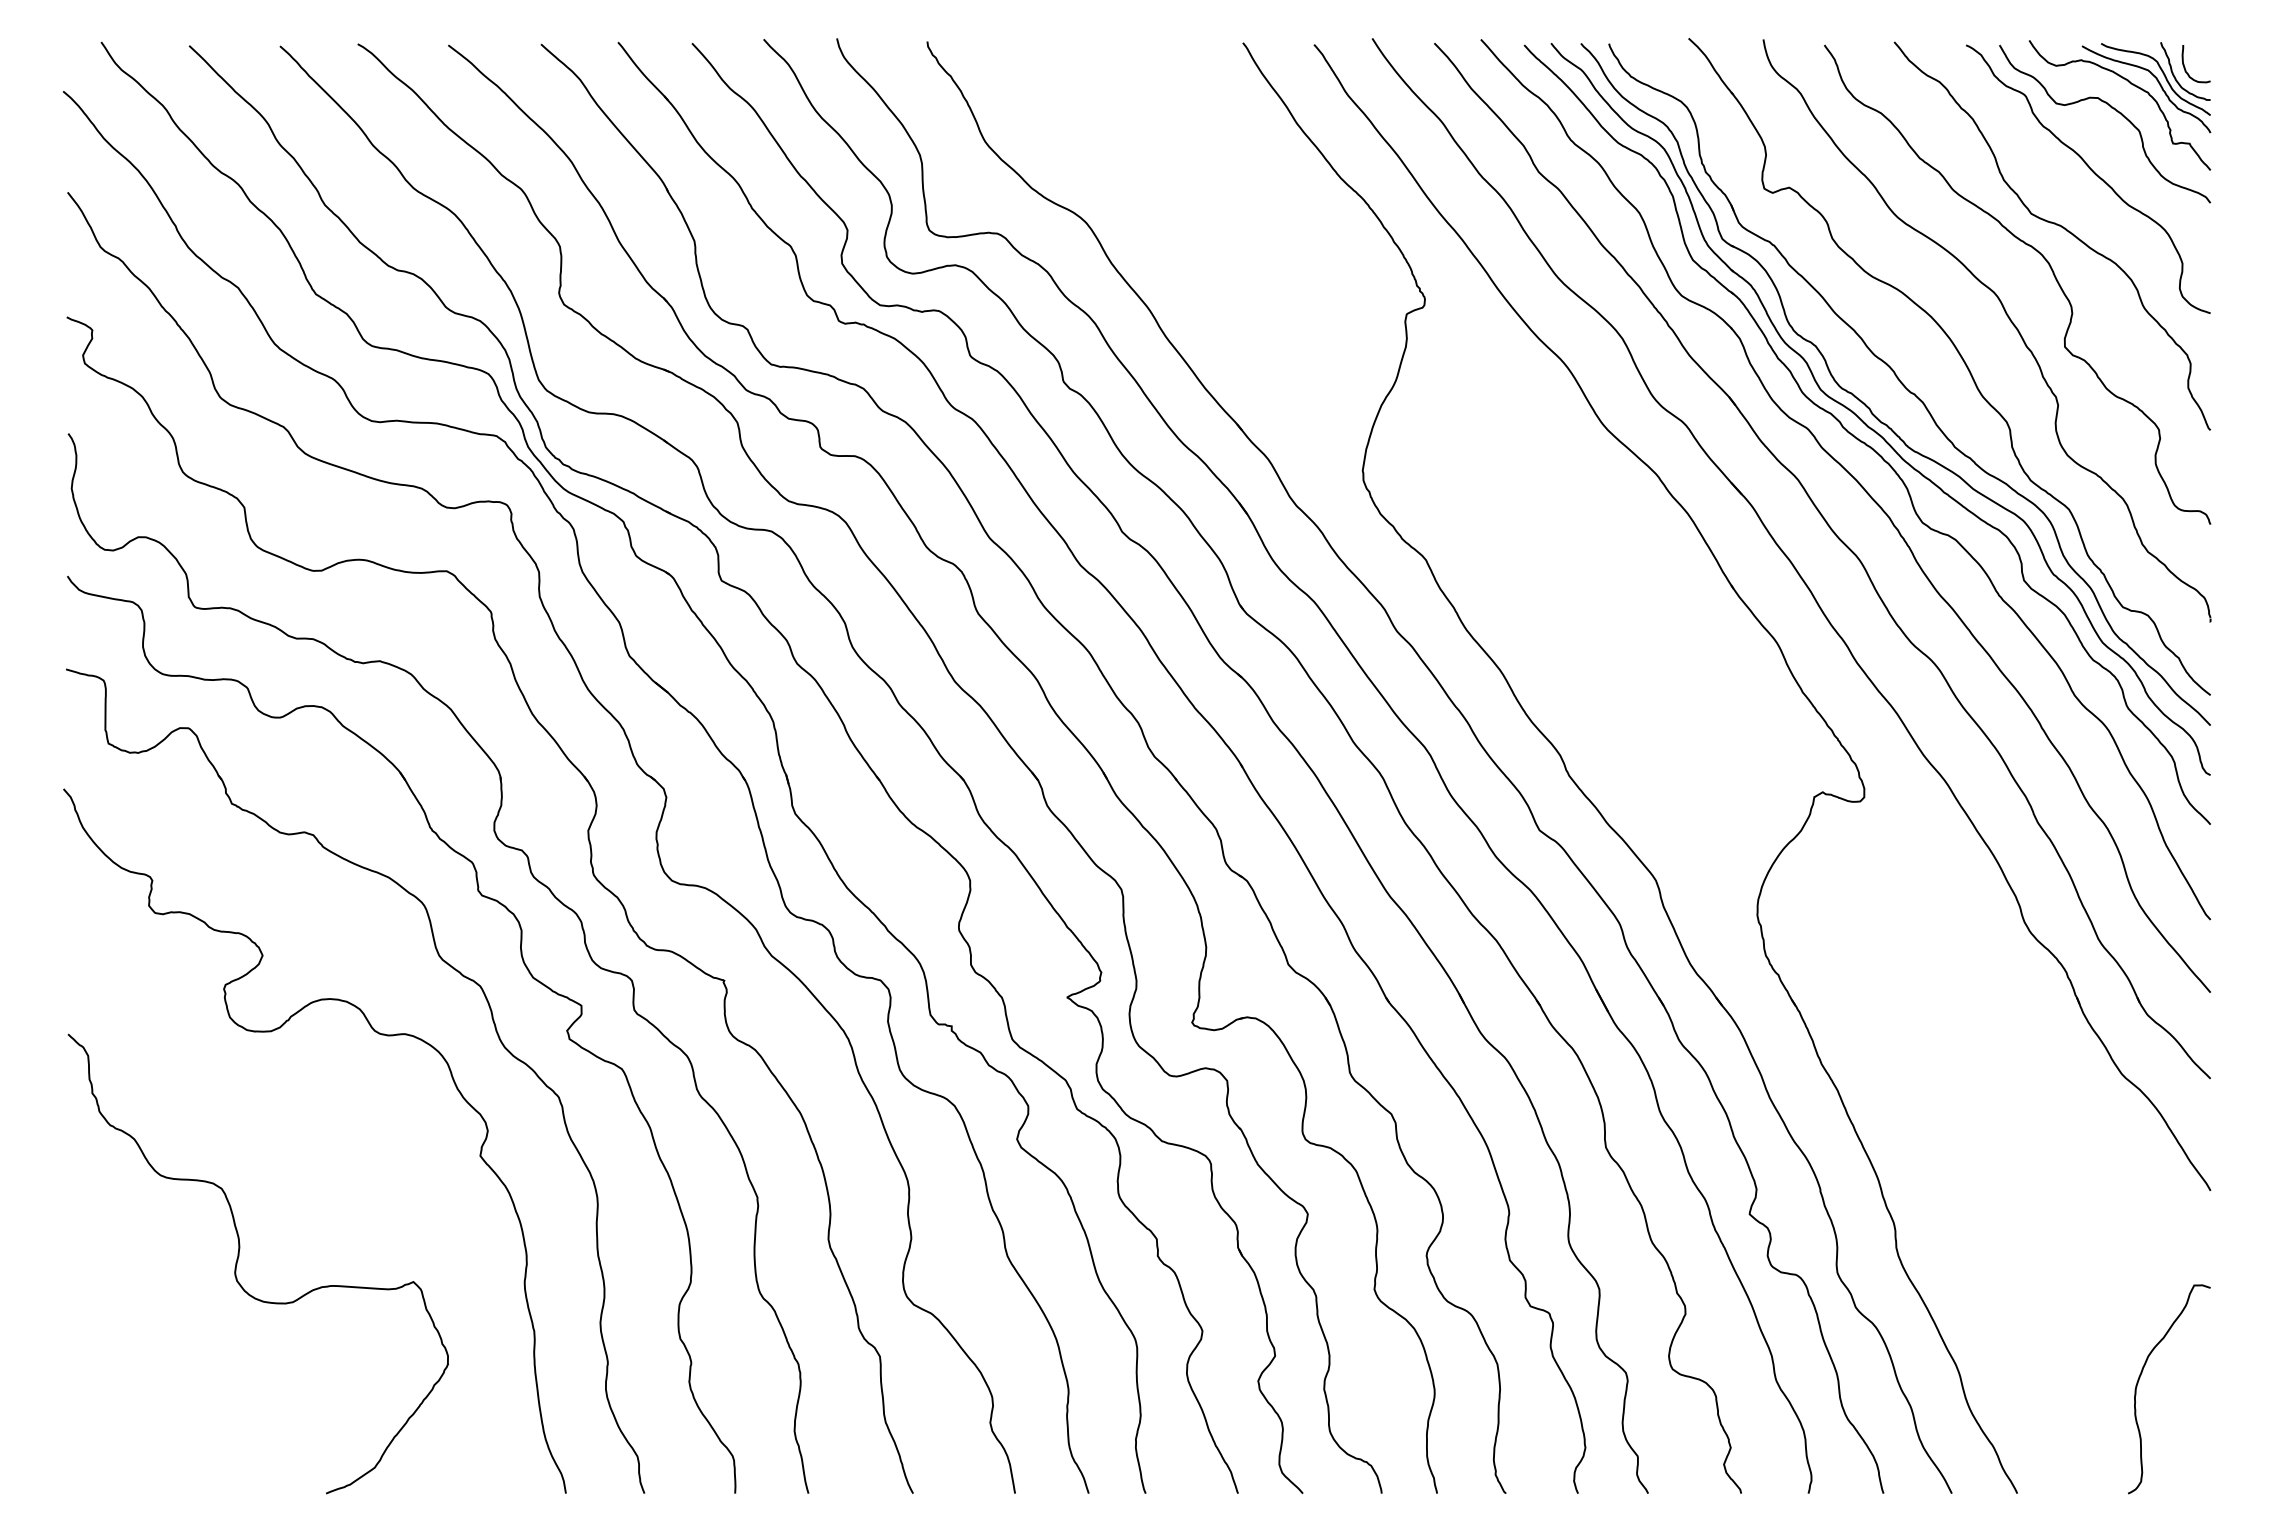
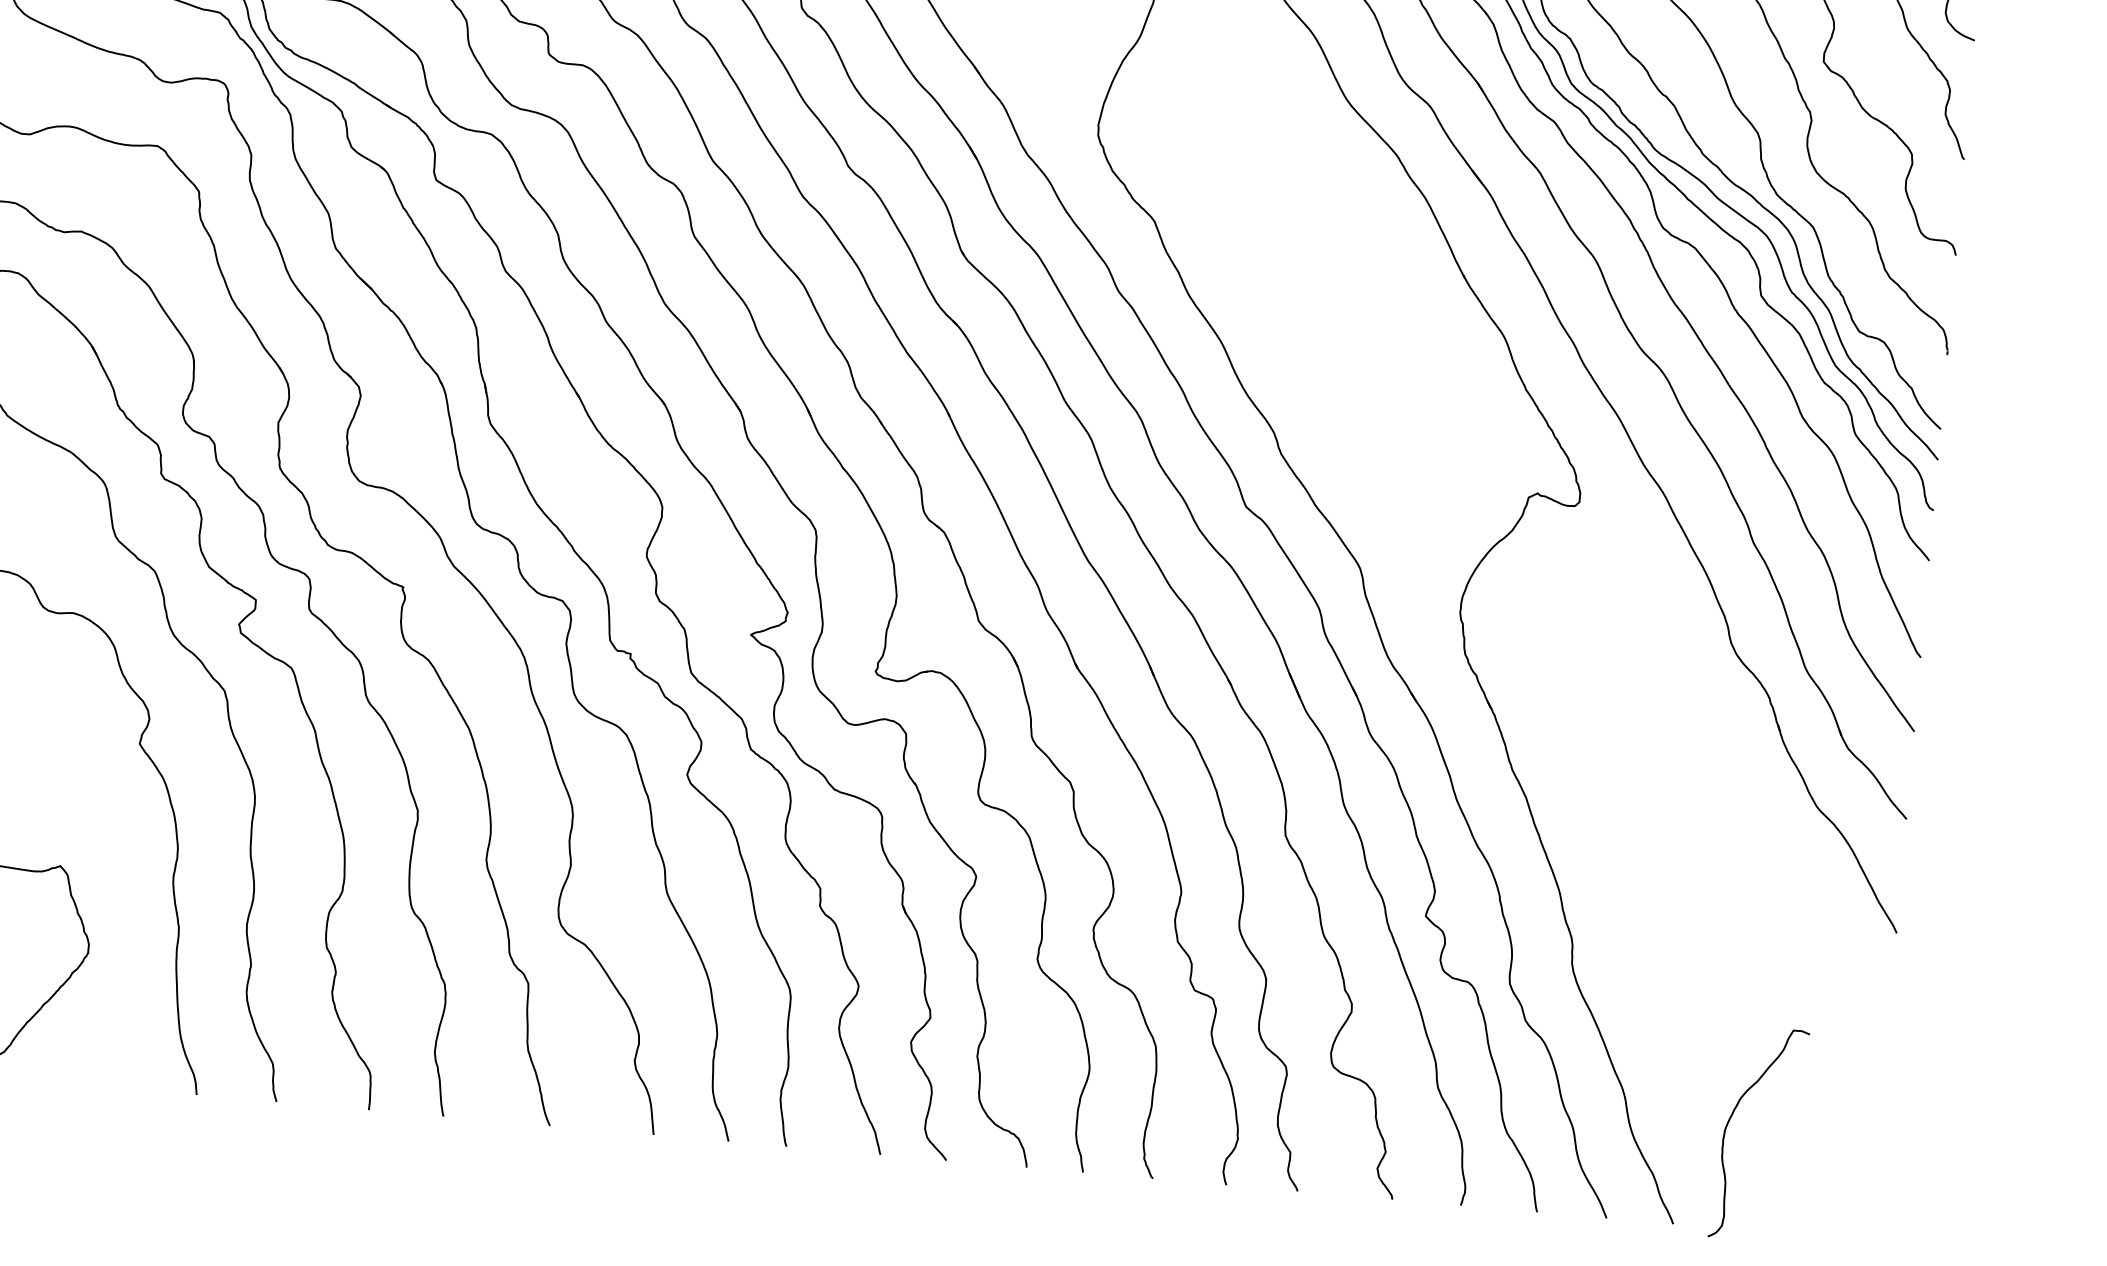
curve: (2141, 1375) -> (1731, 1117), moved

